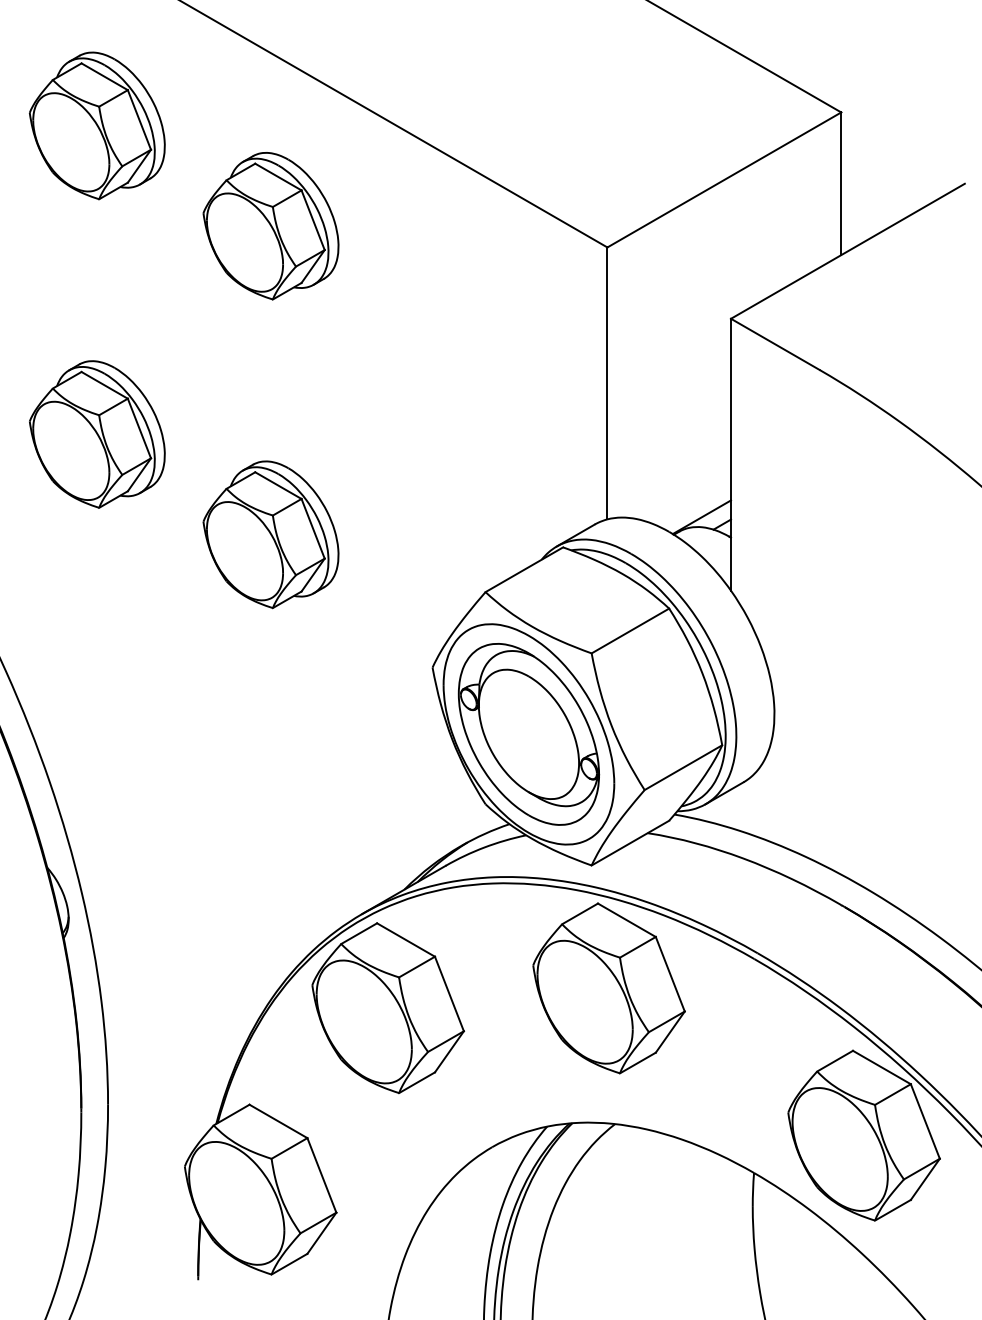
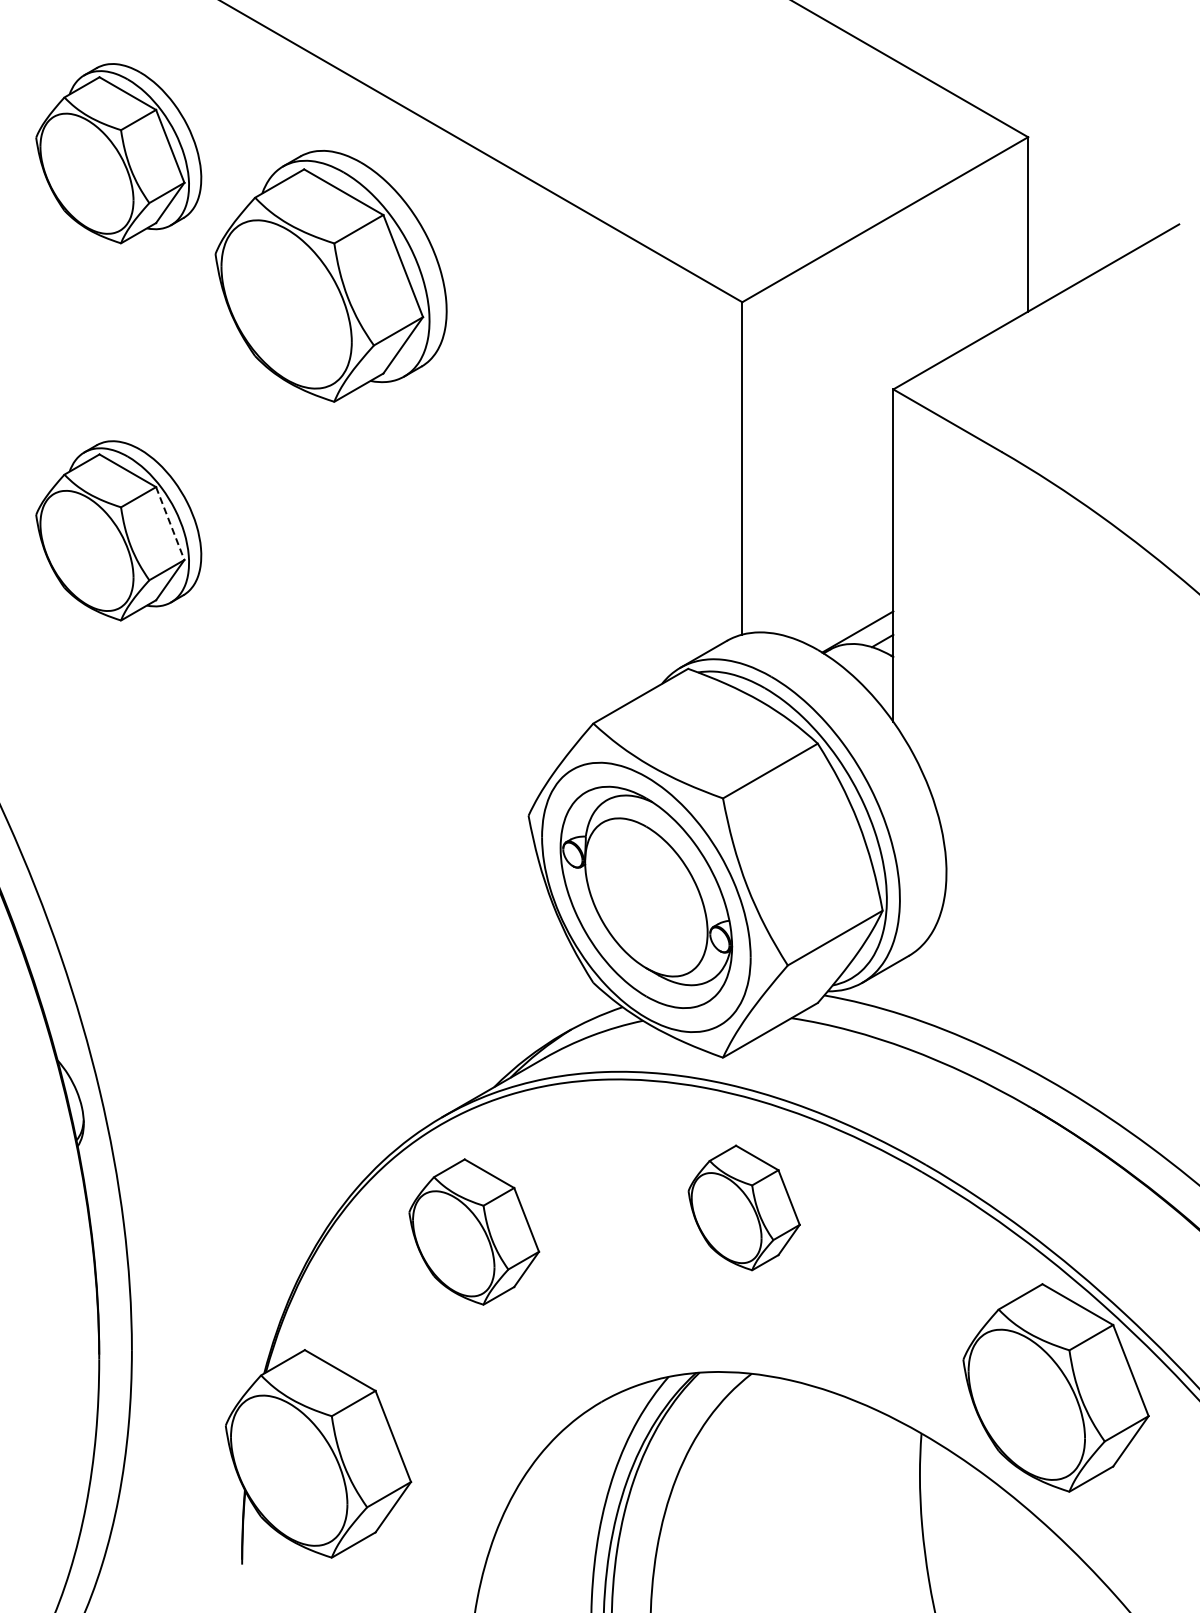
part: (270, 225) -> (330, 275), size x1.4
line: (139, 429) -> (170, 524), solid -> dashed
part: (270, 534) -> (330, 653), removed
part: (608, 988) -> (743, 1207), size x0.6
part: (387, 1007) -> (473, 1231), size x0.7

